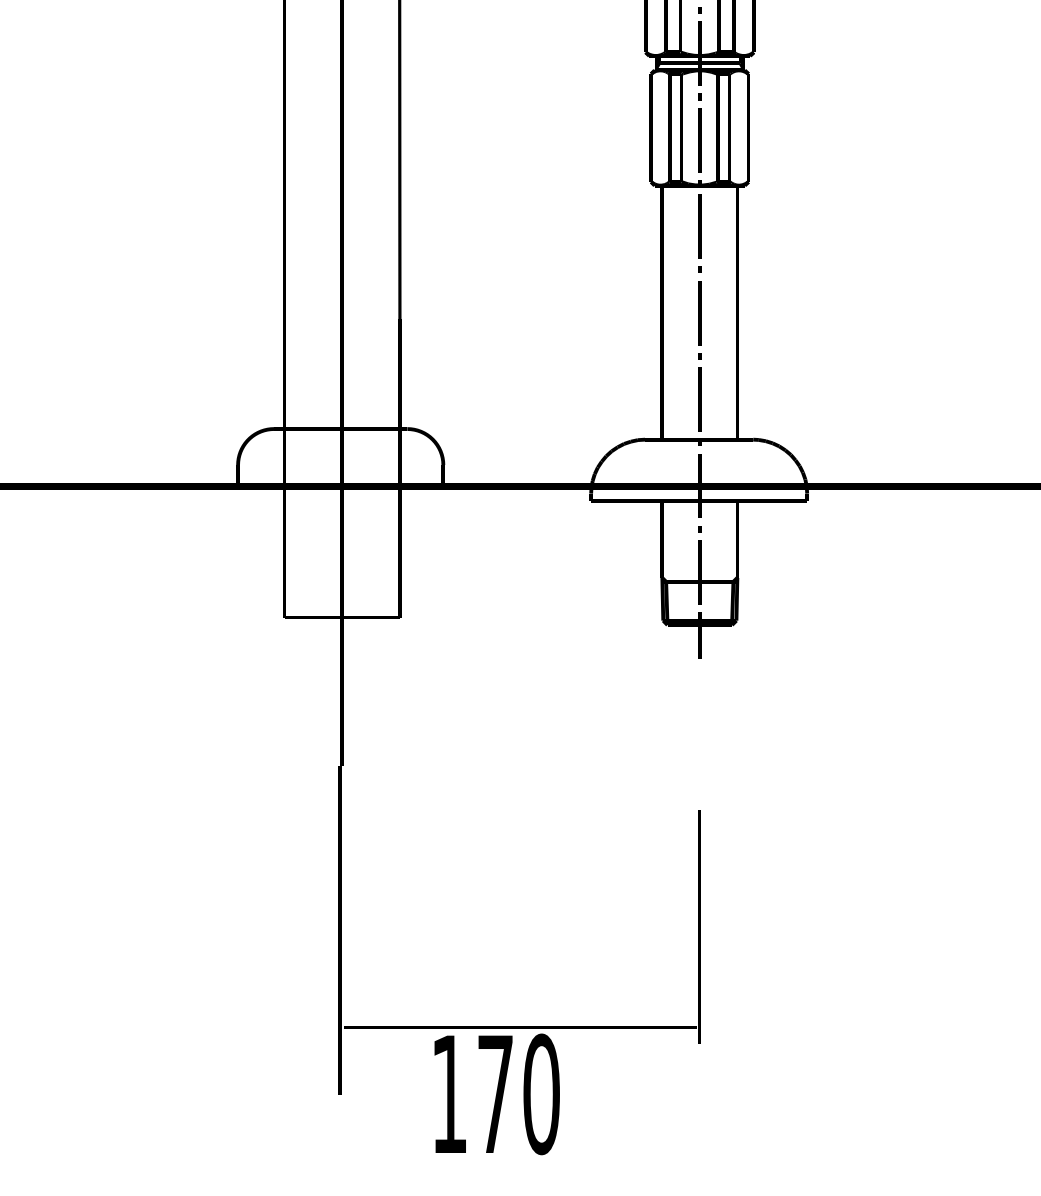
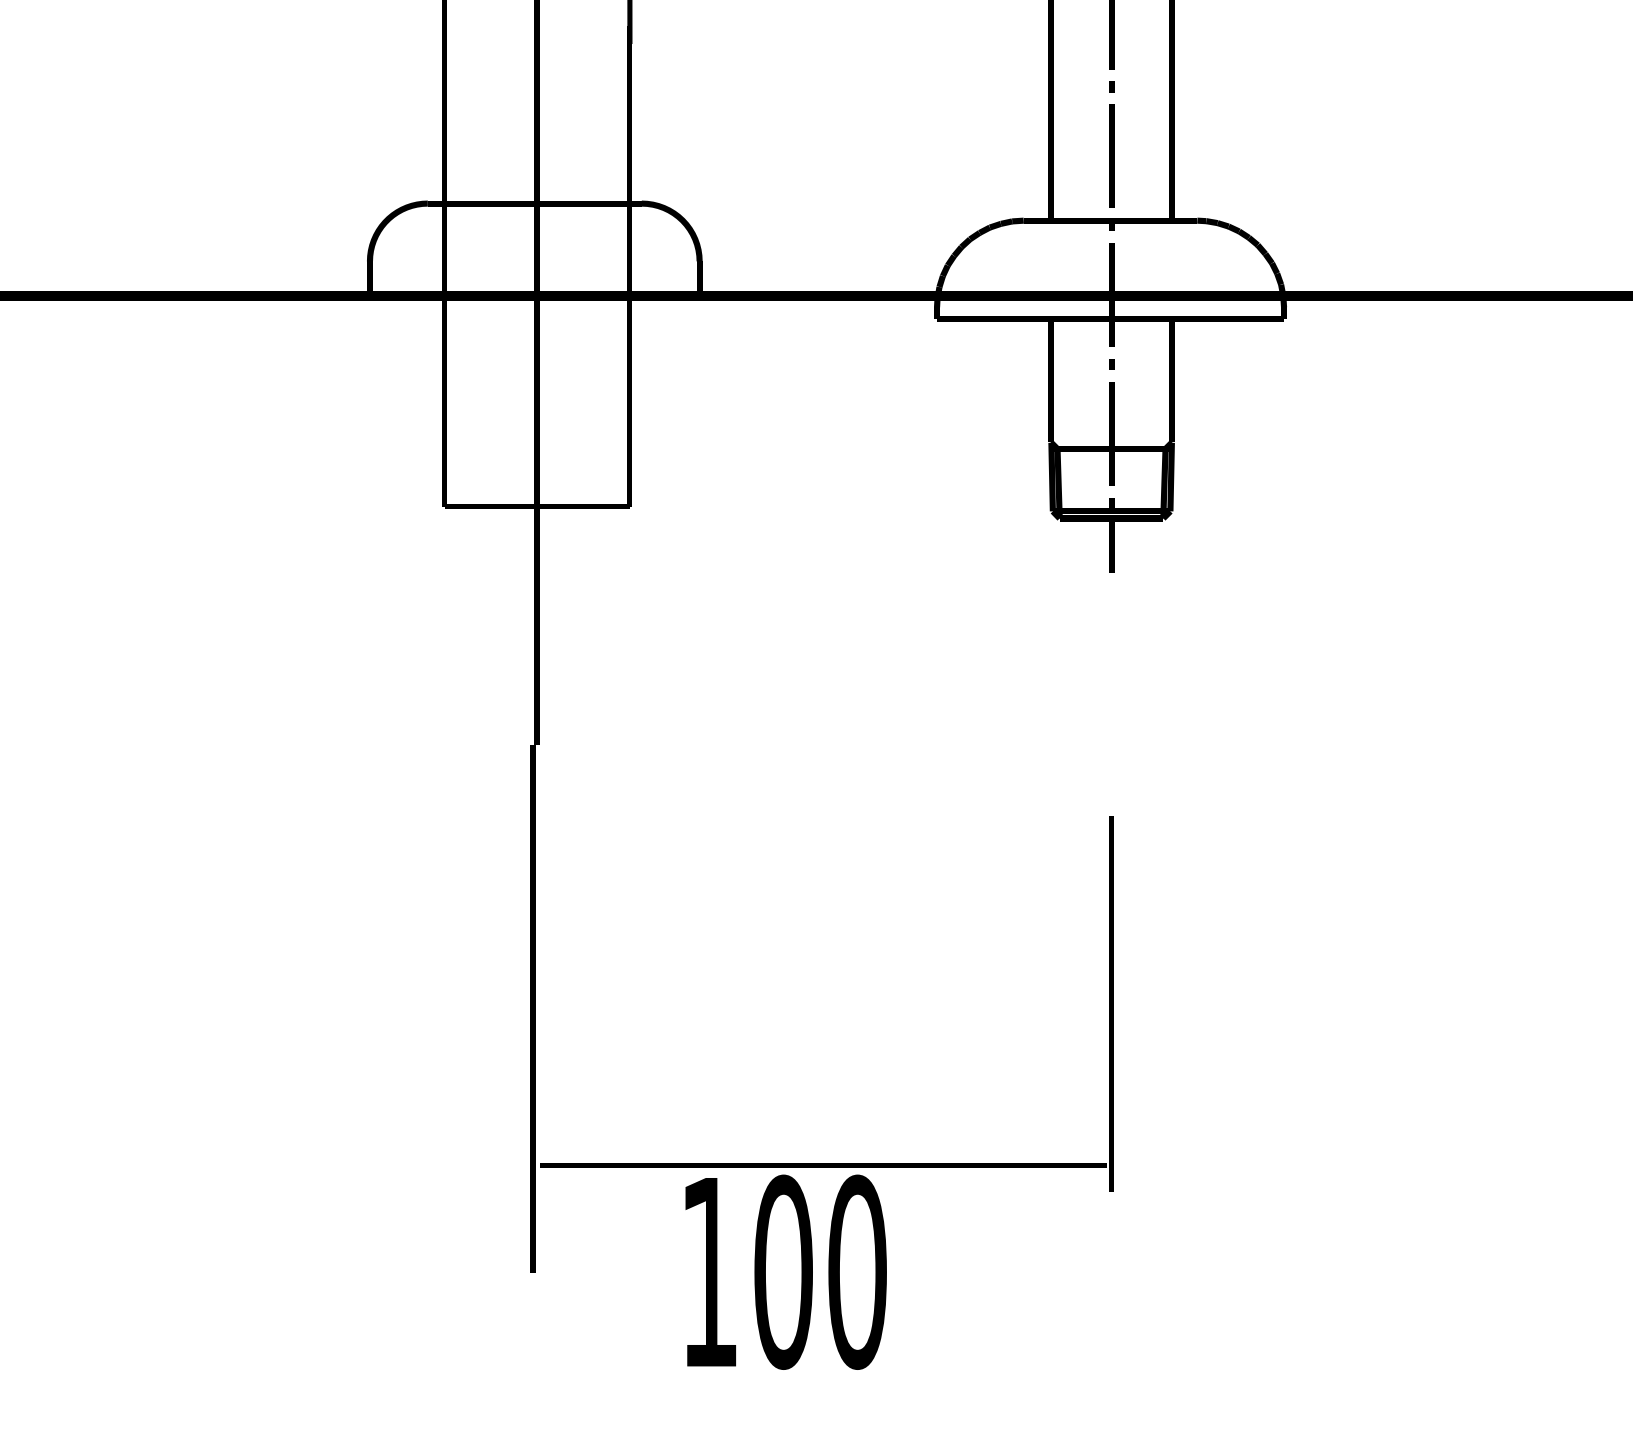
text: (495, 1094) -> (783, 1272), 170 -> 100

